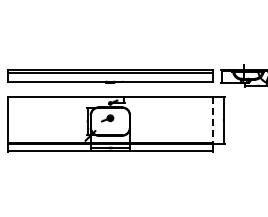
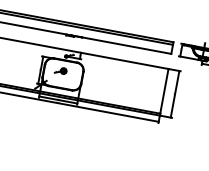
line: (213, 119) -> (164, 91), dashed -> solid

